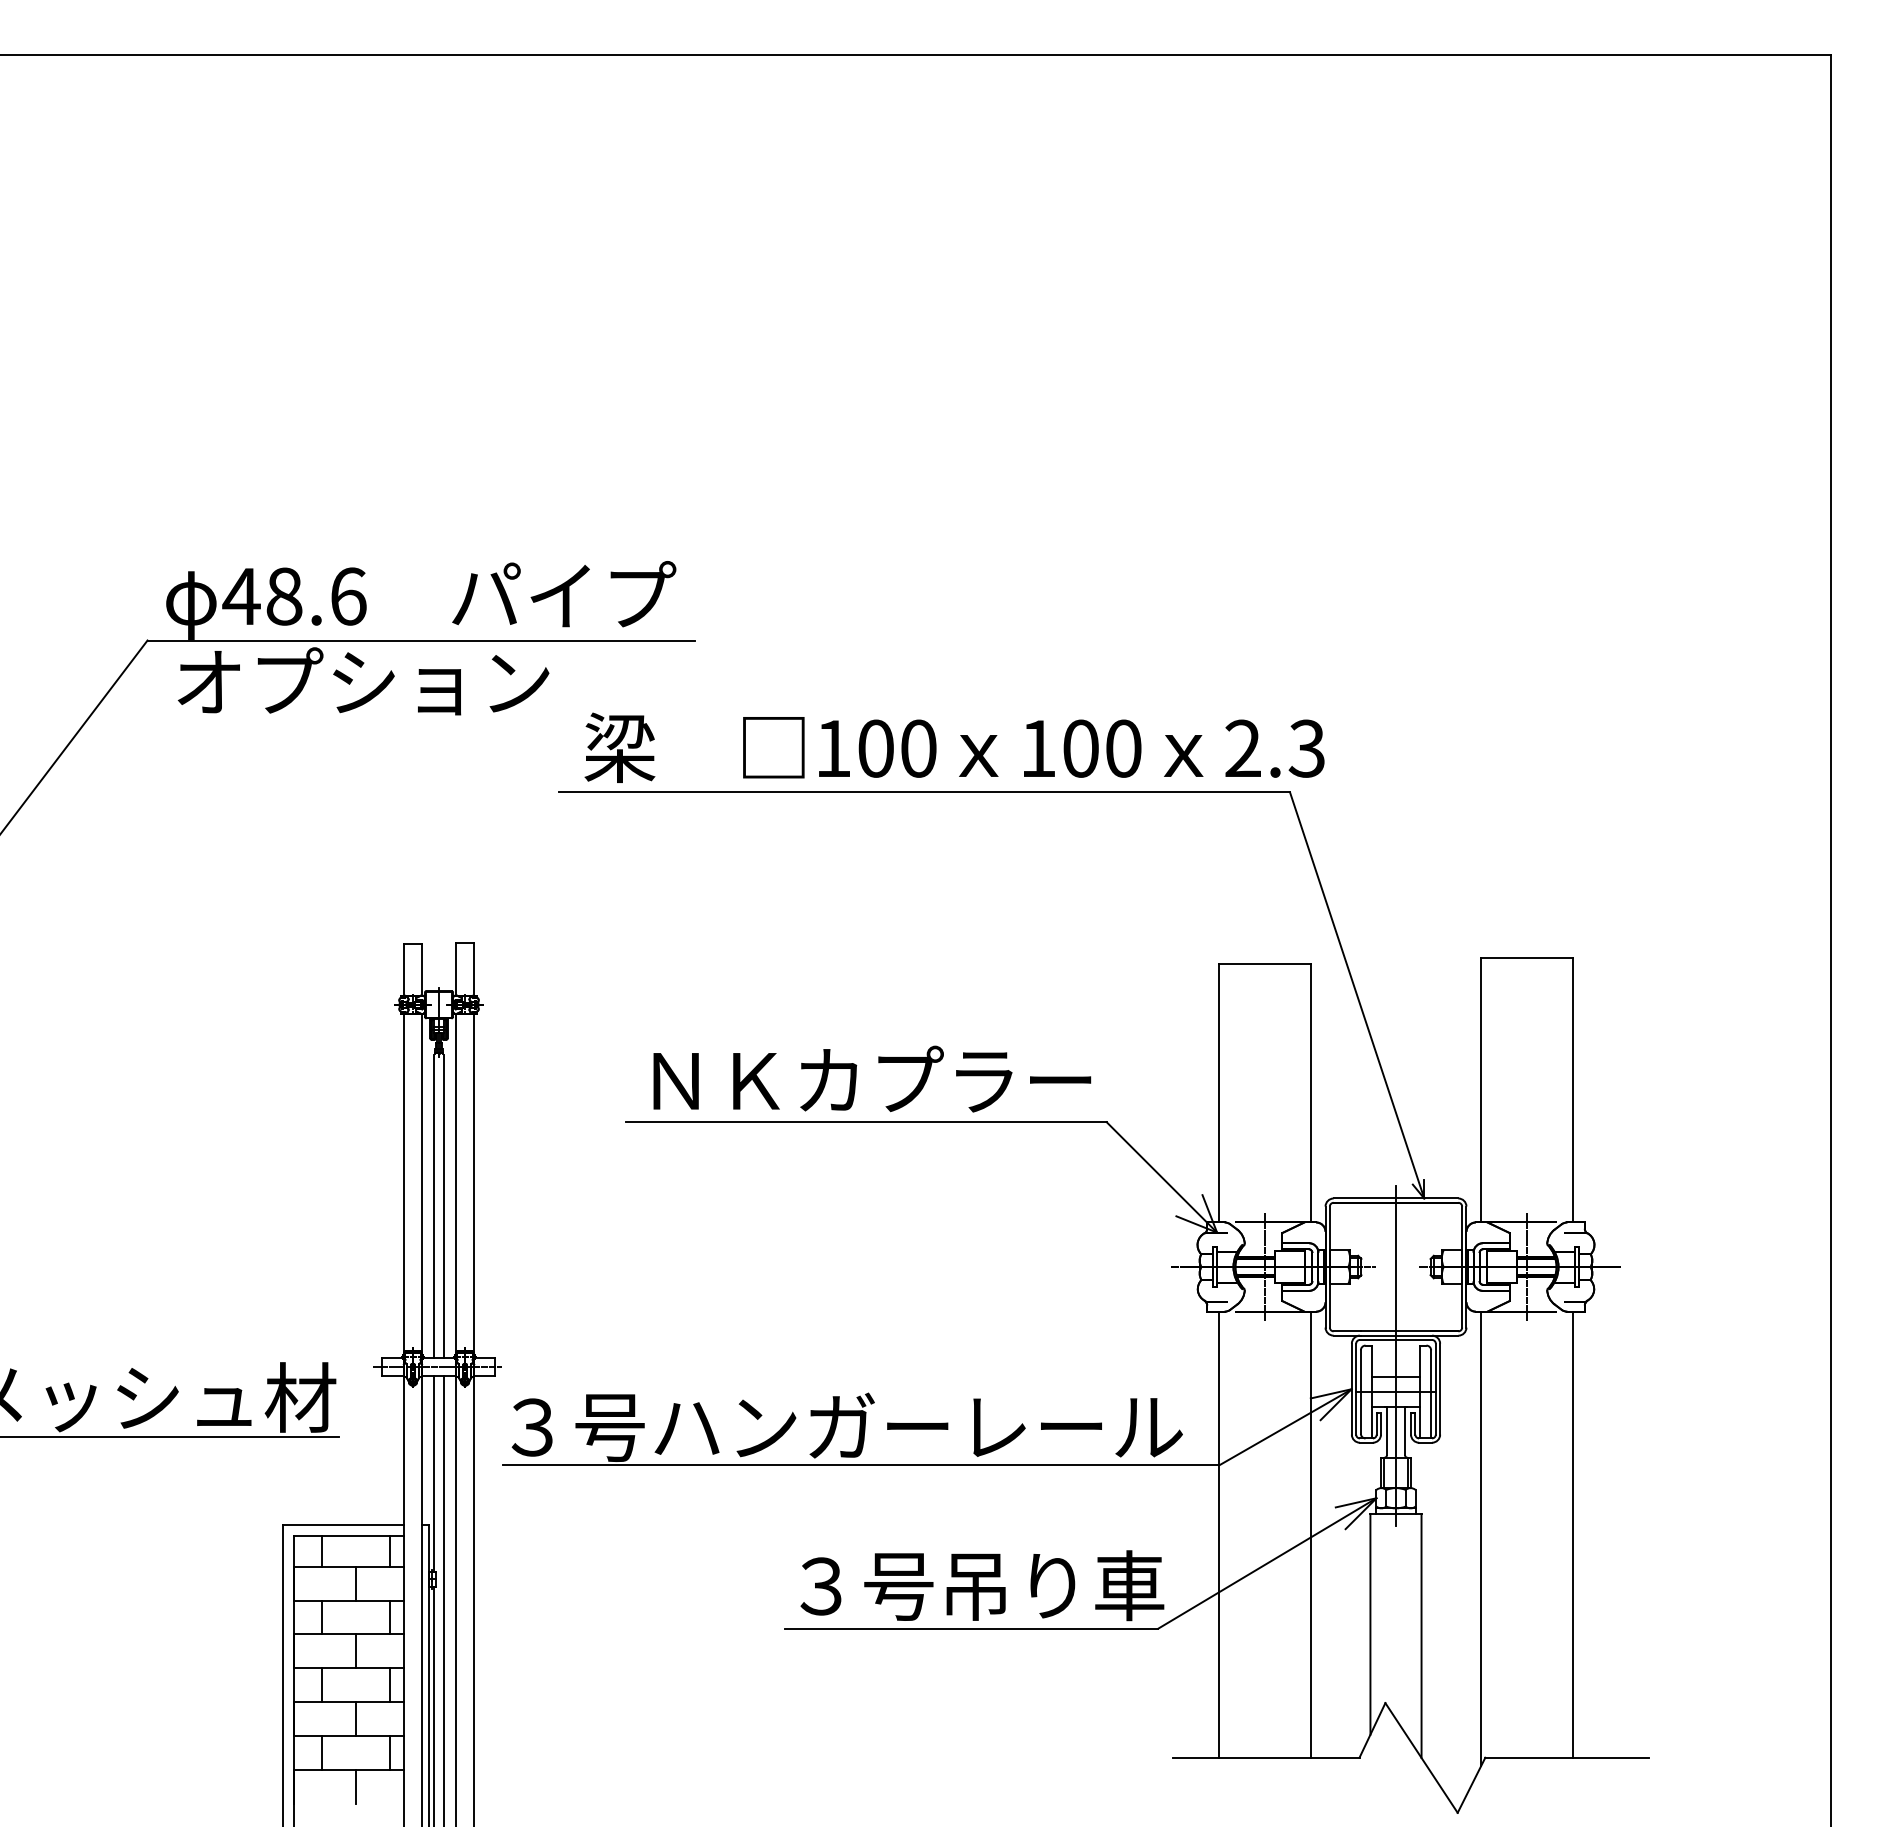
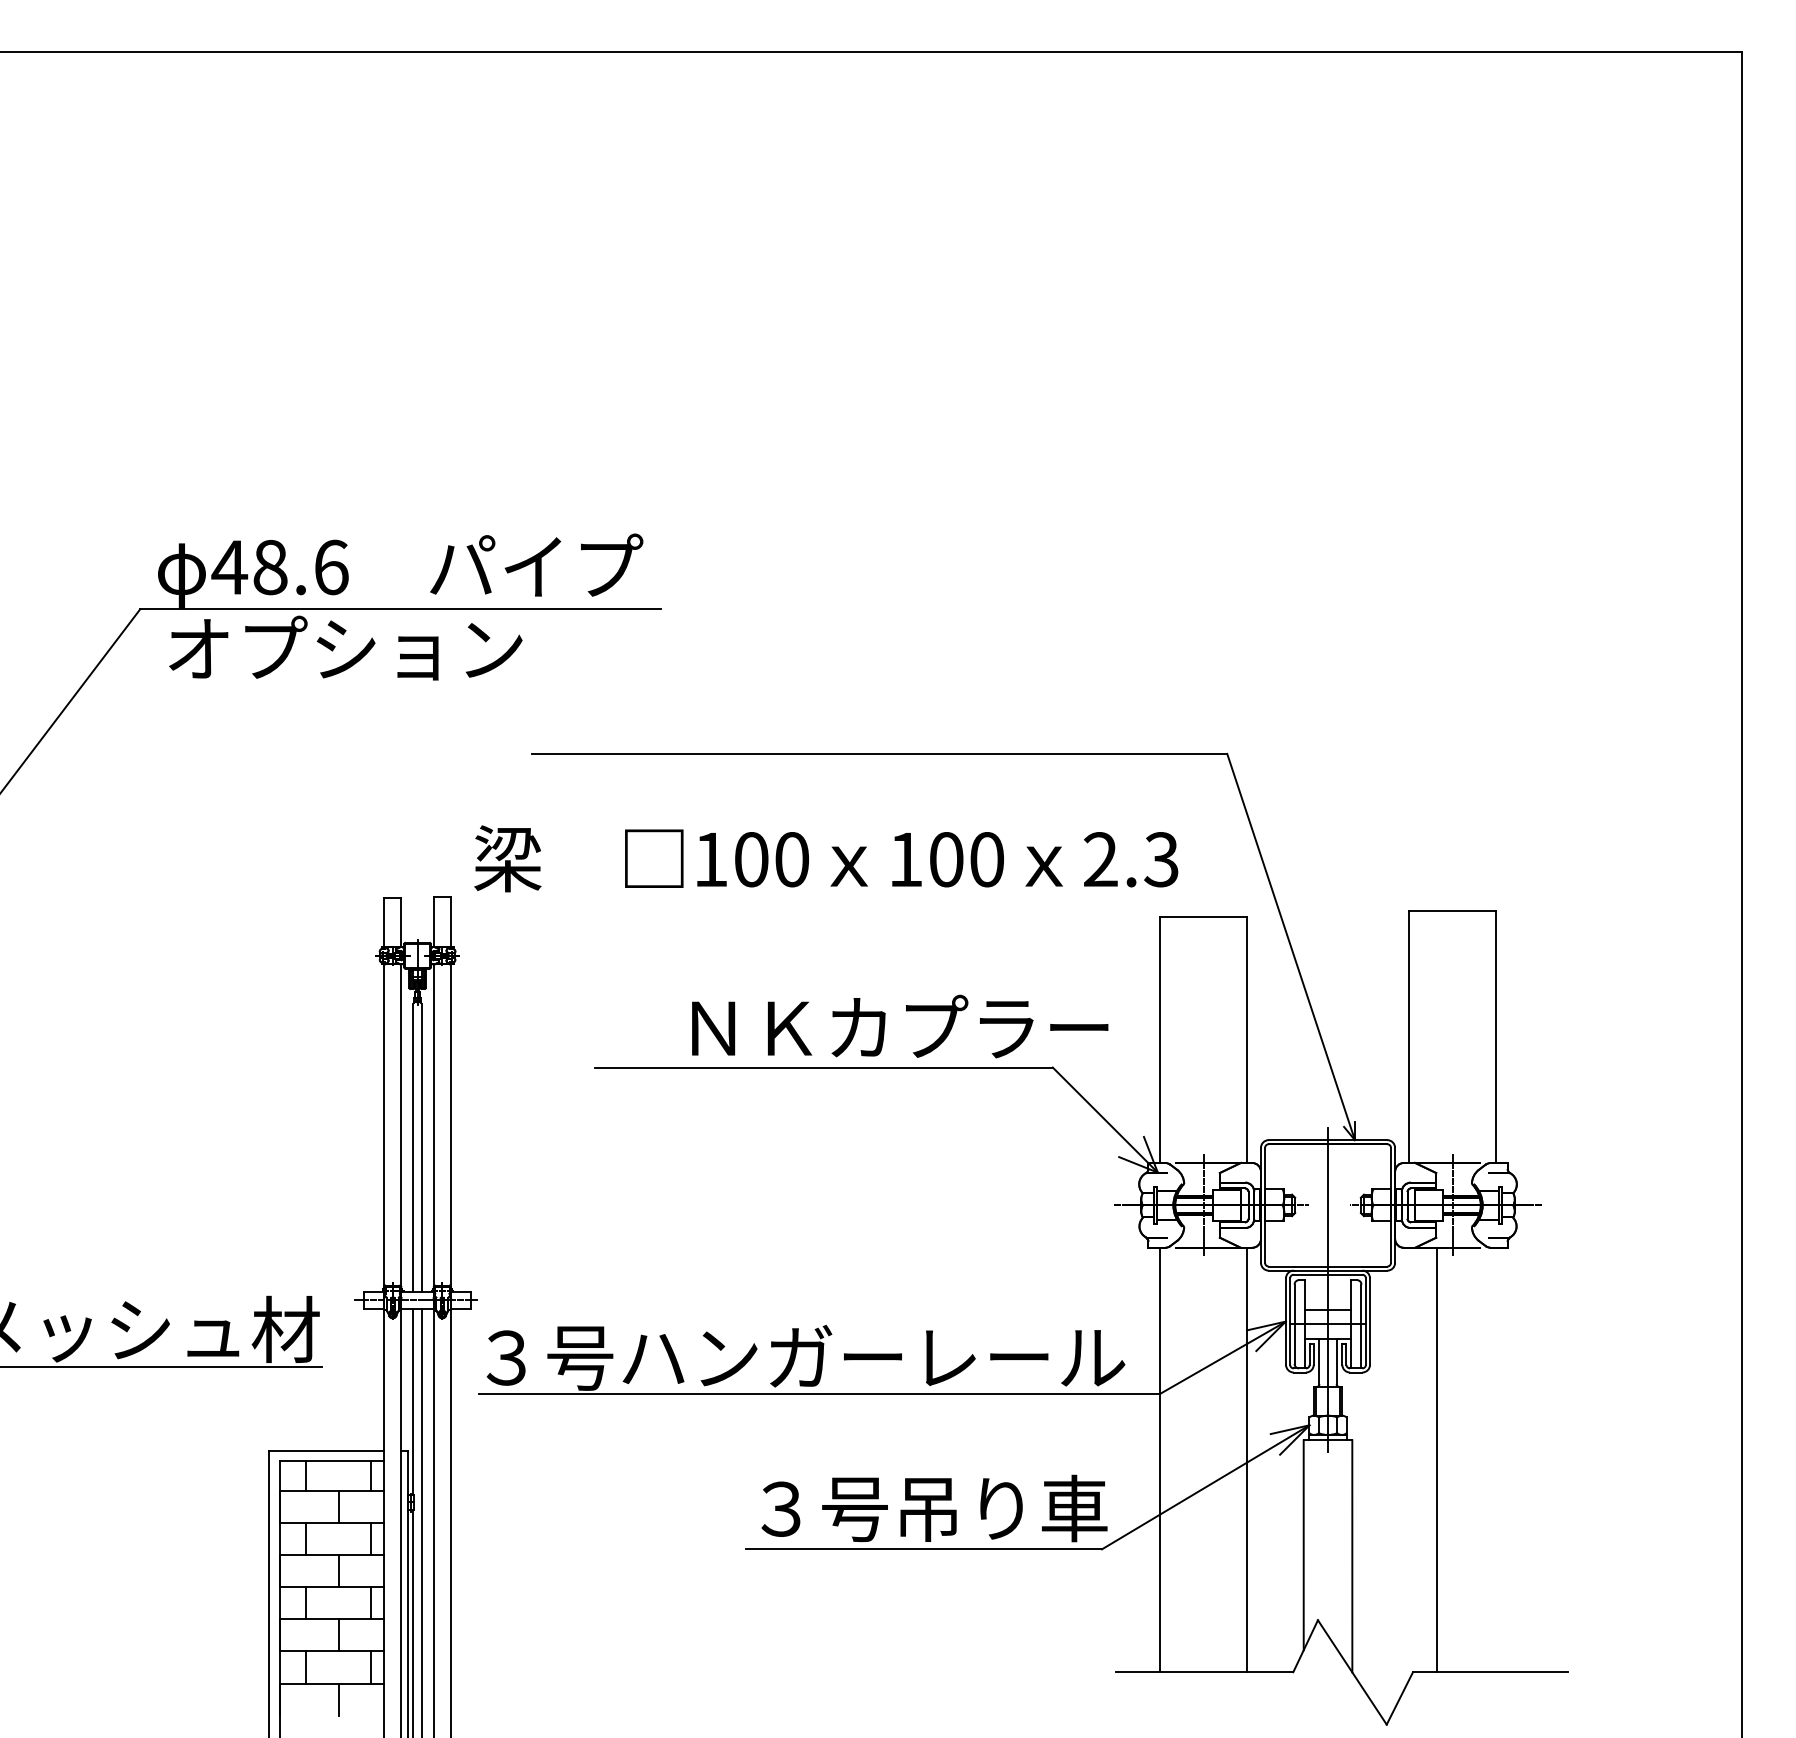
text: (954, 747) -> (826, 858), moved
text: (872, 1078) -> (900, 1025), moved
line: (1572, 1534) -> (1436, 1459), moved
line: (1481, 1538) -> (1409, 1463), removed

